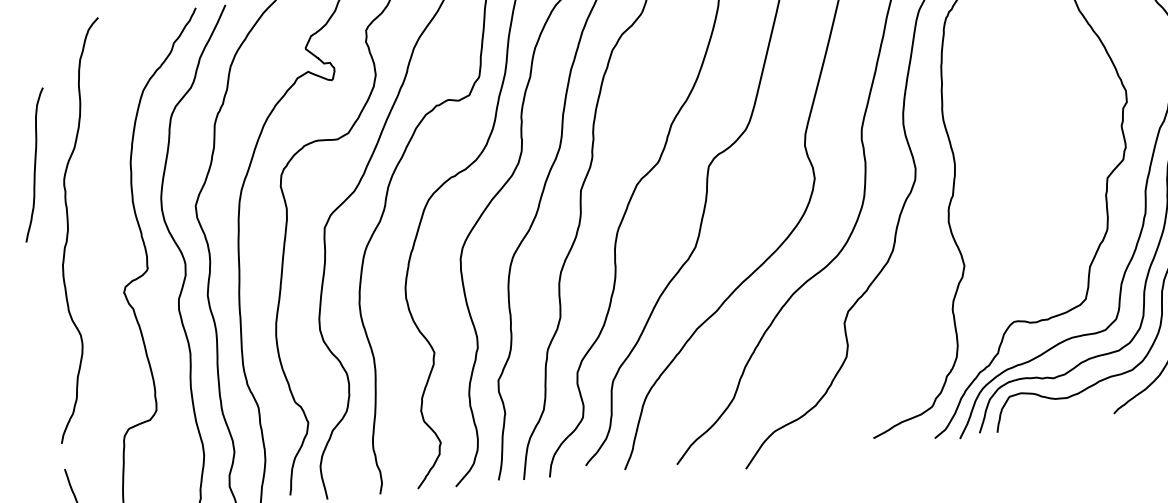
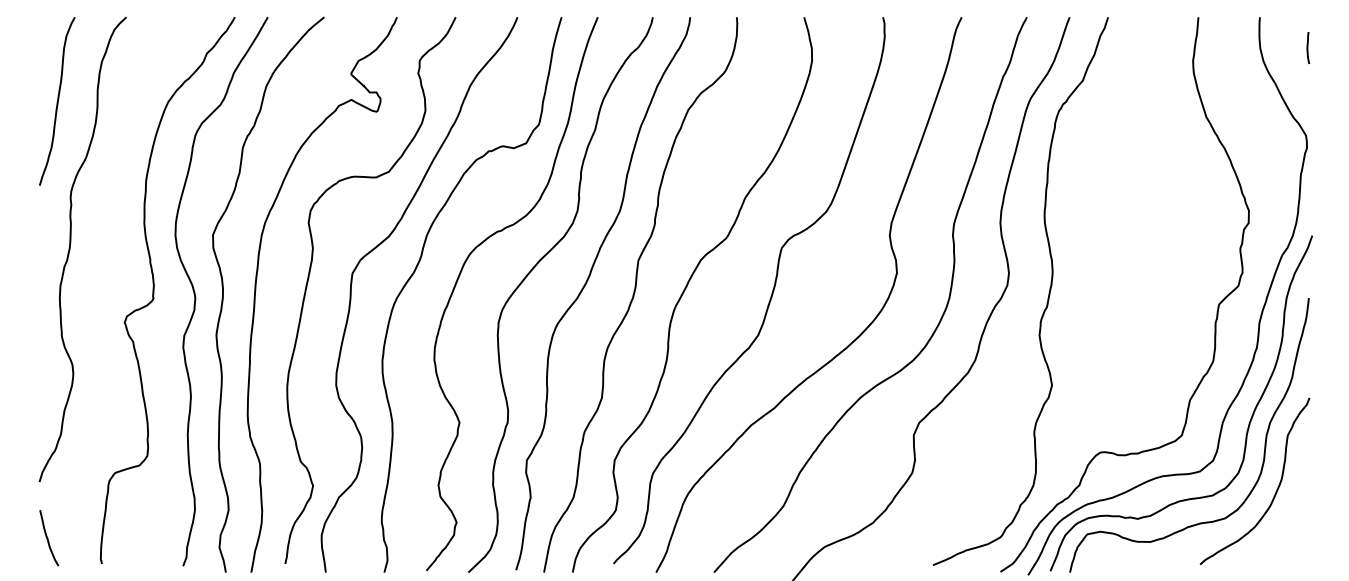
curve: (34, 165) -> (57, 101), moved

